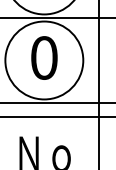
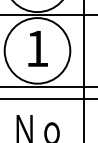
text: (44, 57) -> (37, 48), 0 -> 1

